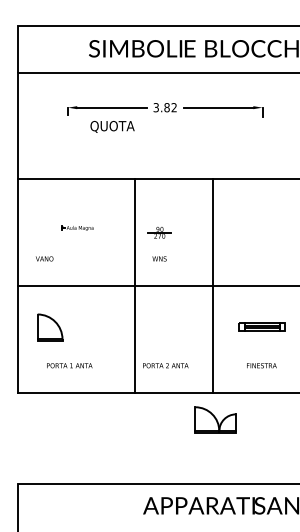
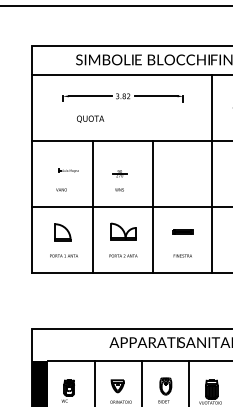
text: (112, 125) -> (90, 118), moved
text: (44, 258) -> (61, 189), moved
line: (135, 285) -> (93, 206), moved
part: (261, 326) -> (182, 231), size x0.71
part: (49, 327) -> (62, 232), moved
part: (215, 419) -> (123, 231), moved

